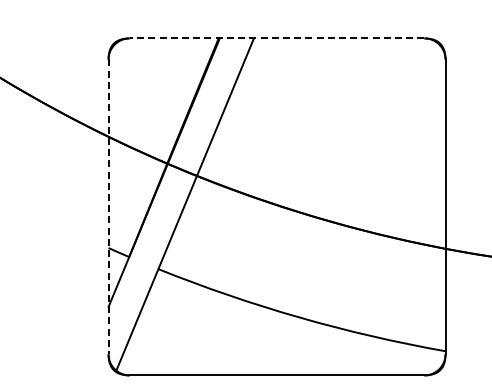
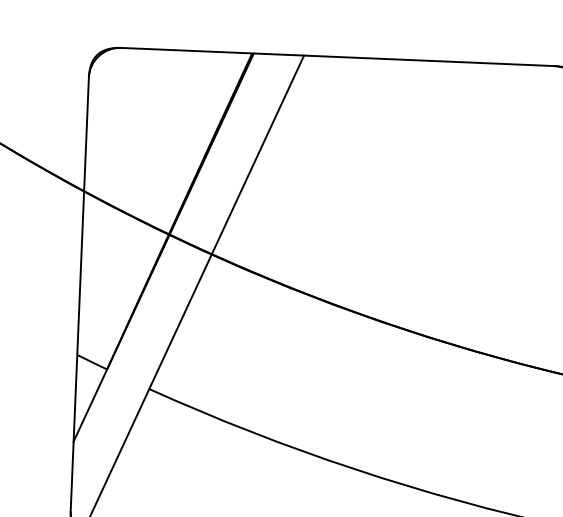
line: (276, 38) -> (337, 57), dashed -> solid
line: (108, 207) -> (79, 295), dashed -> solid

